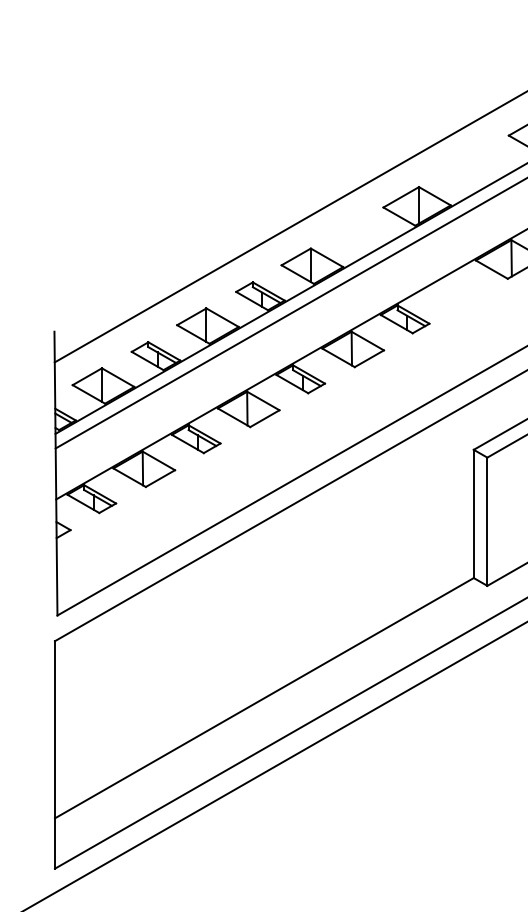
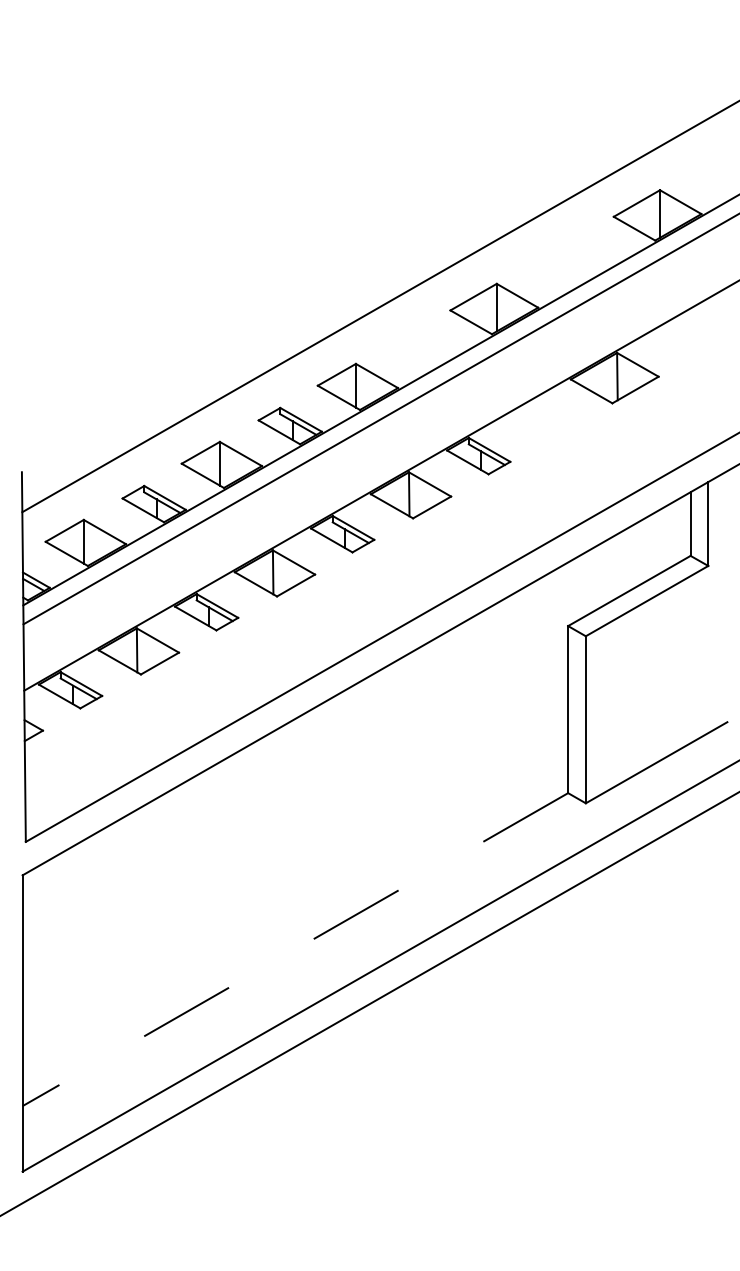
line: (263, 698) -> (294, 949), solid -> dashed

